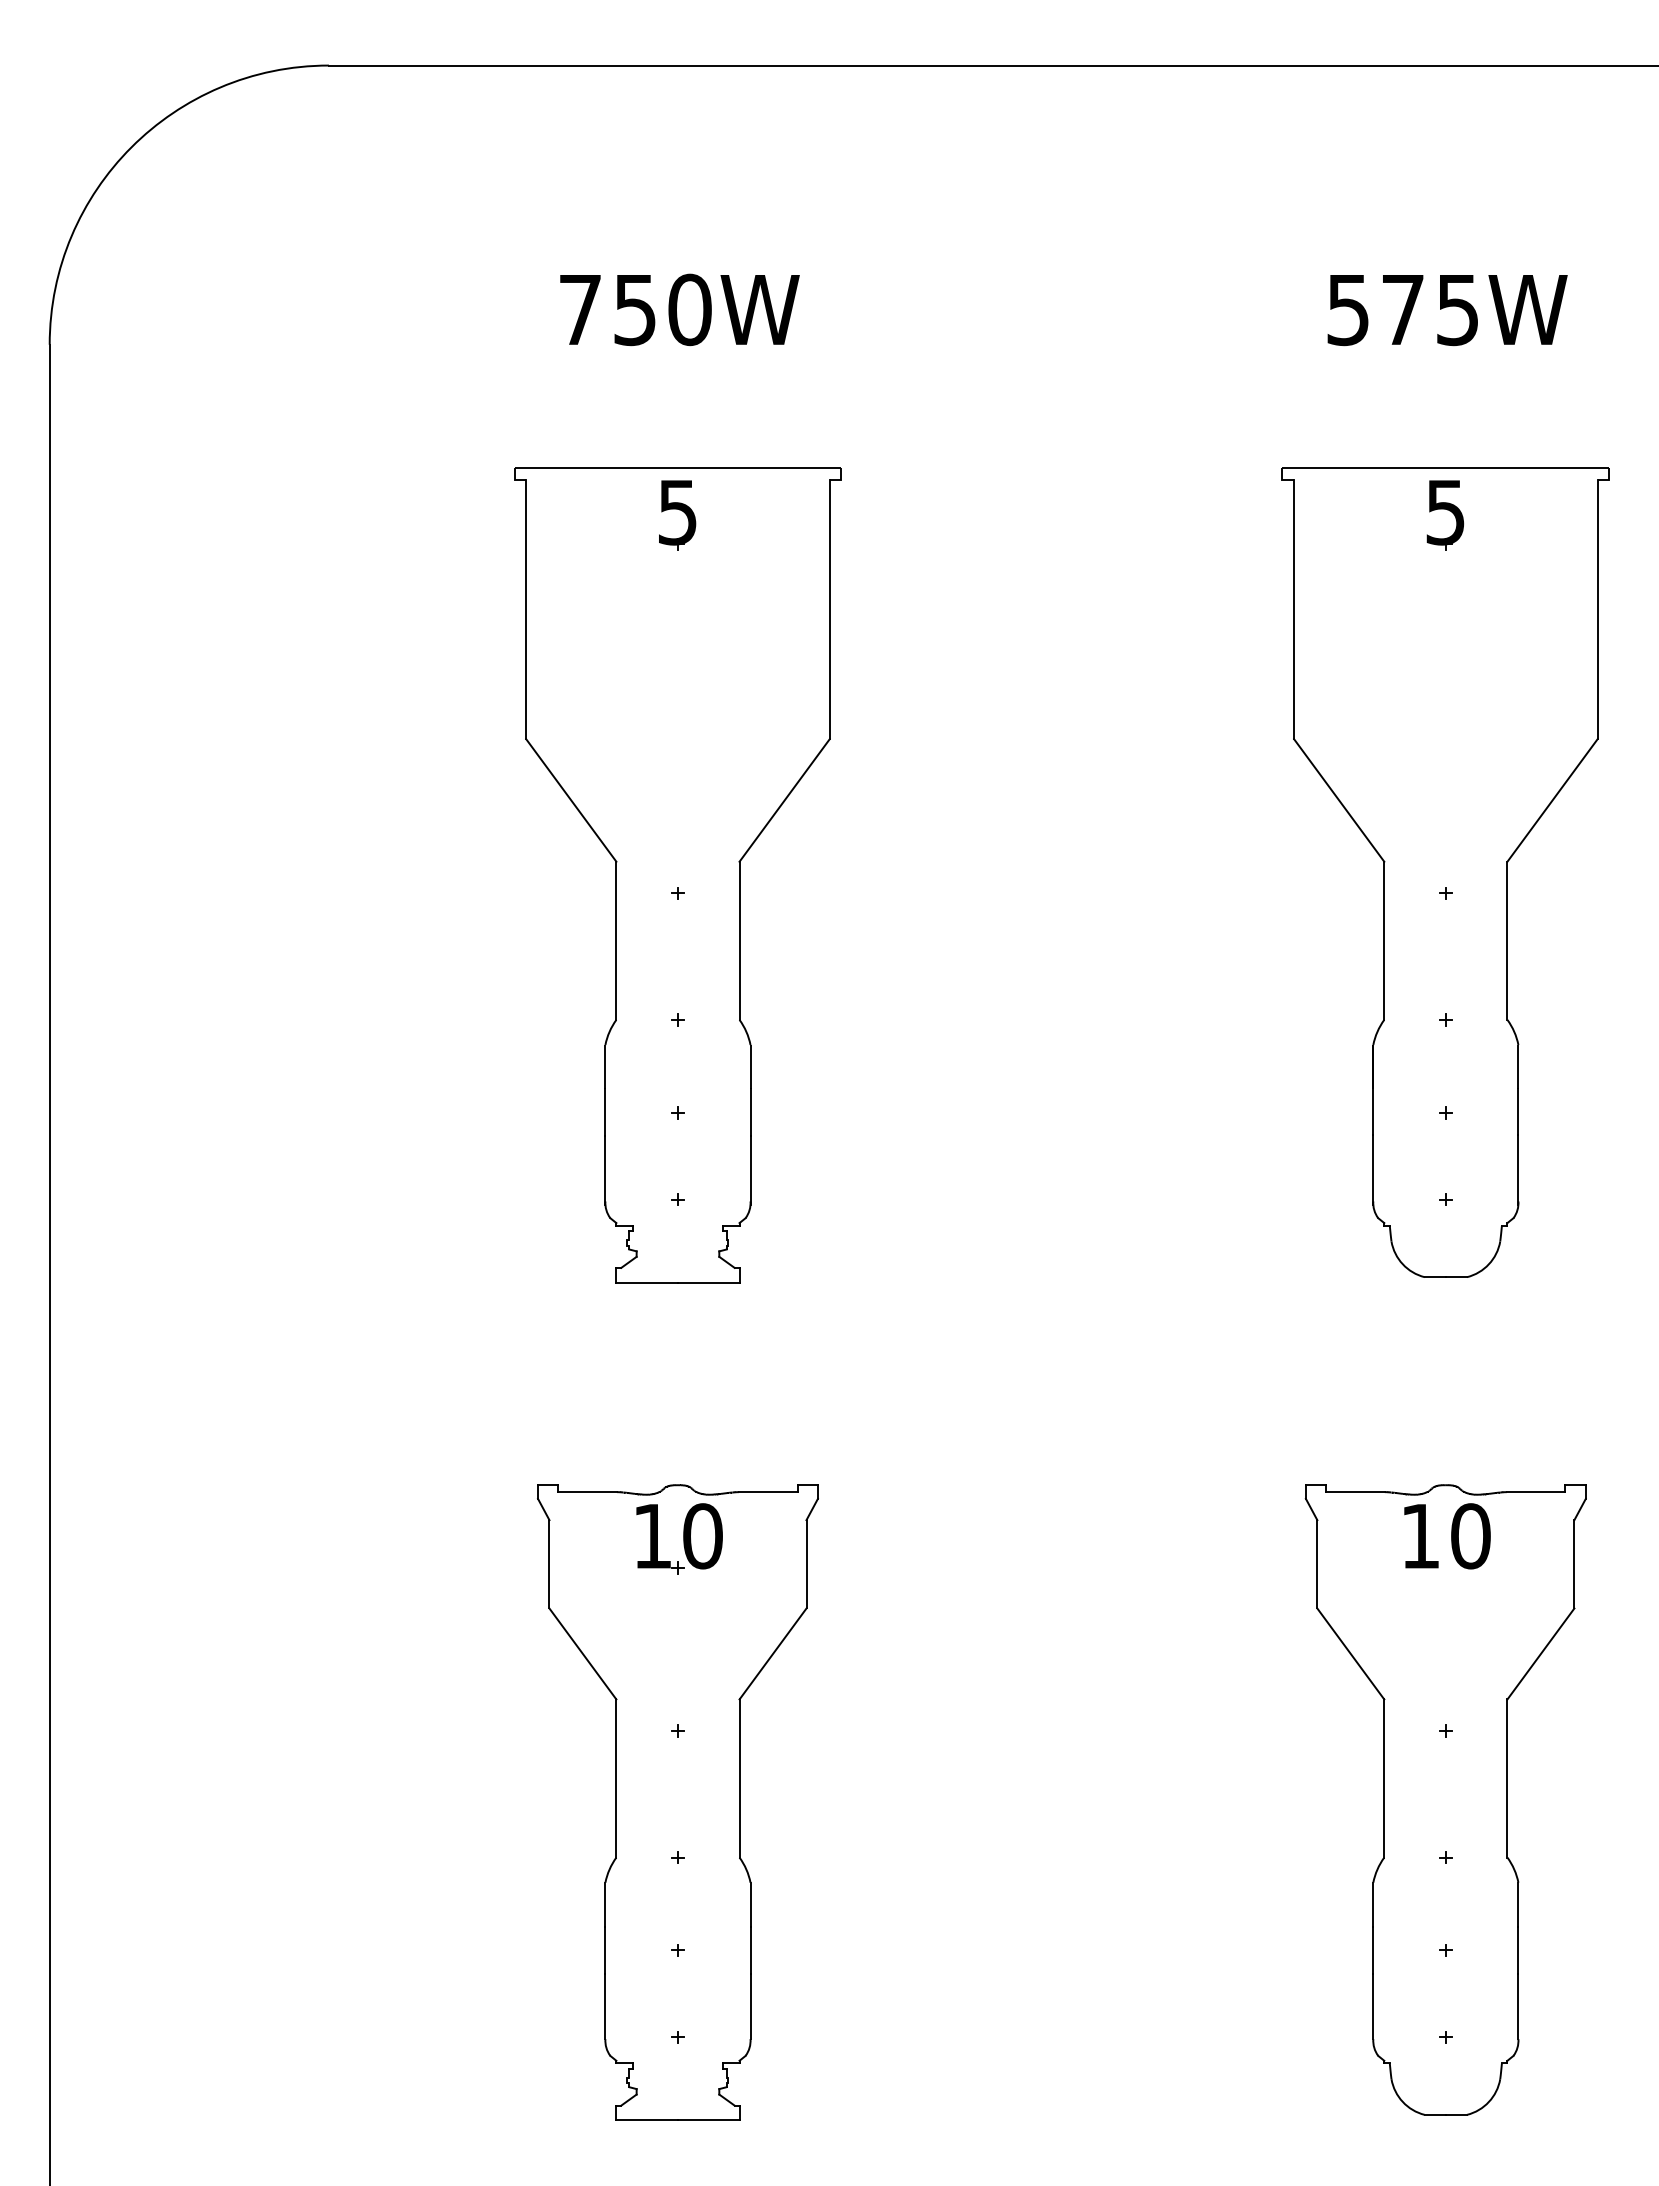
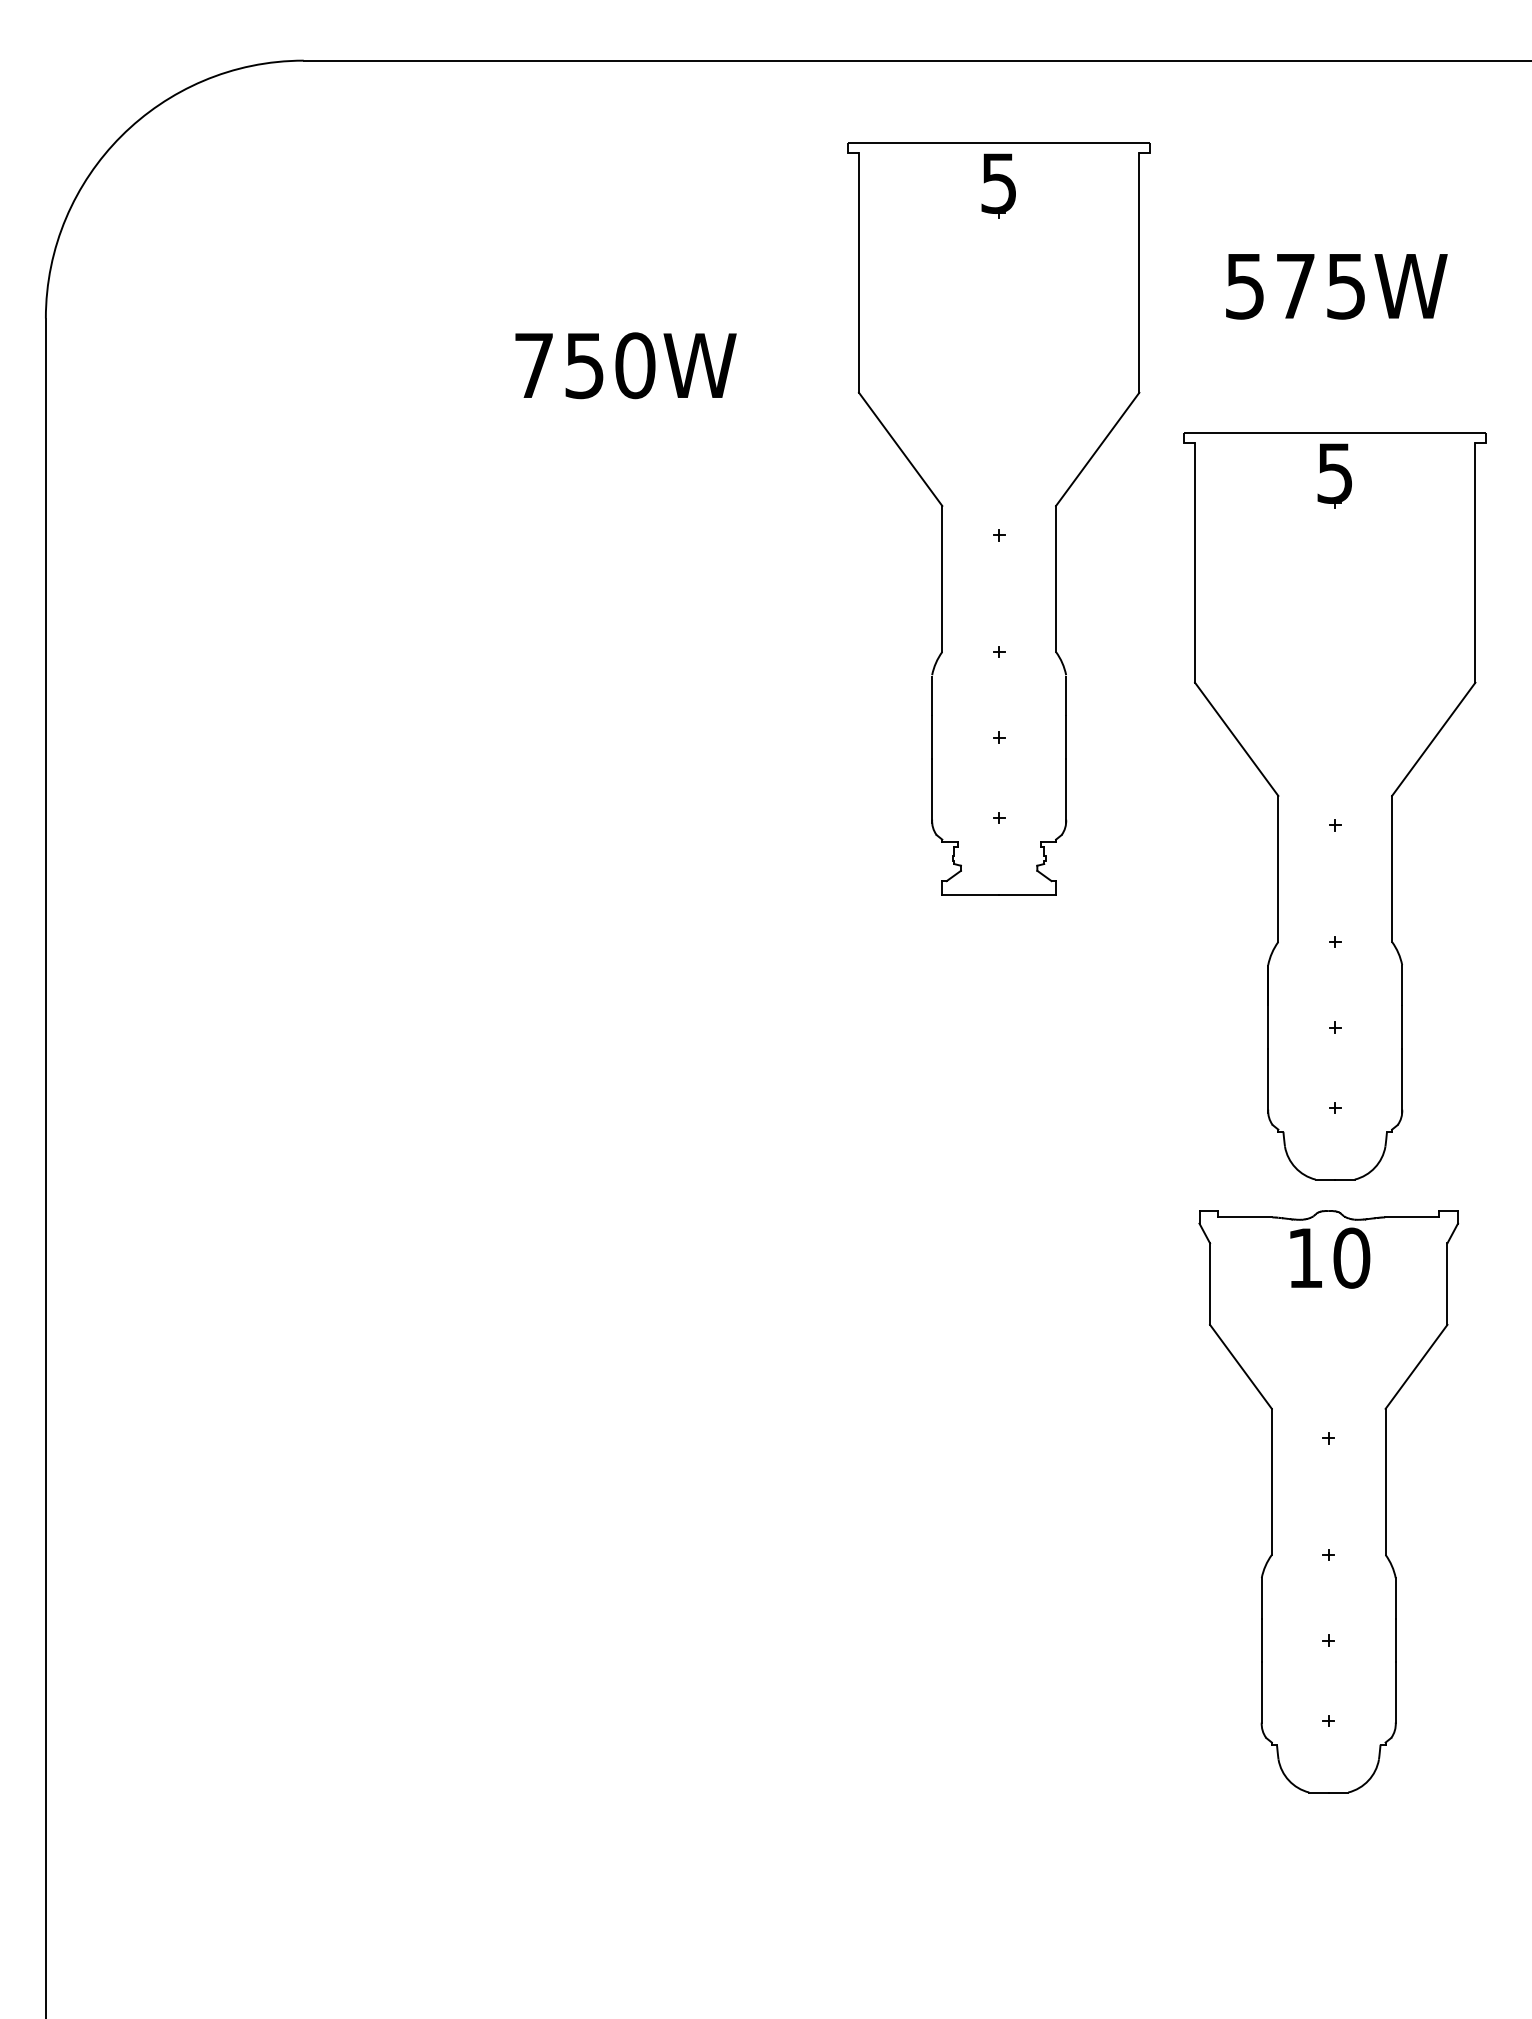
text: (679, 309) -> (625, 365), moved
part: (677, 875) -> (998, 518), moved
part: (1445, 1799) -> (1328, 1501), moved
part: (677, 1802) -> (625, 1664), removed

